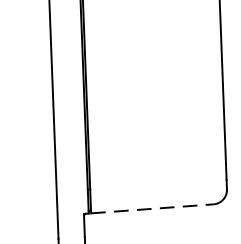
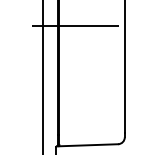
line: (153, 209) -> (89, 145), dashed -> solid

